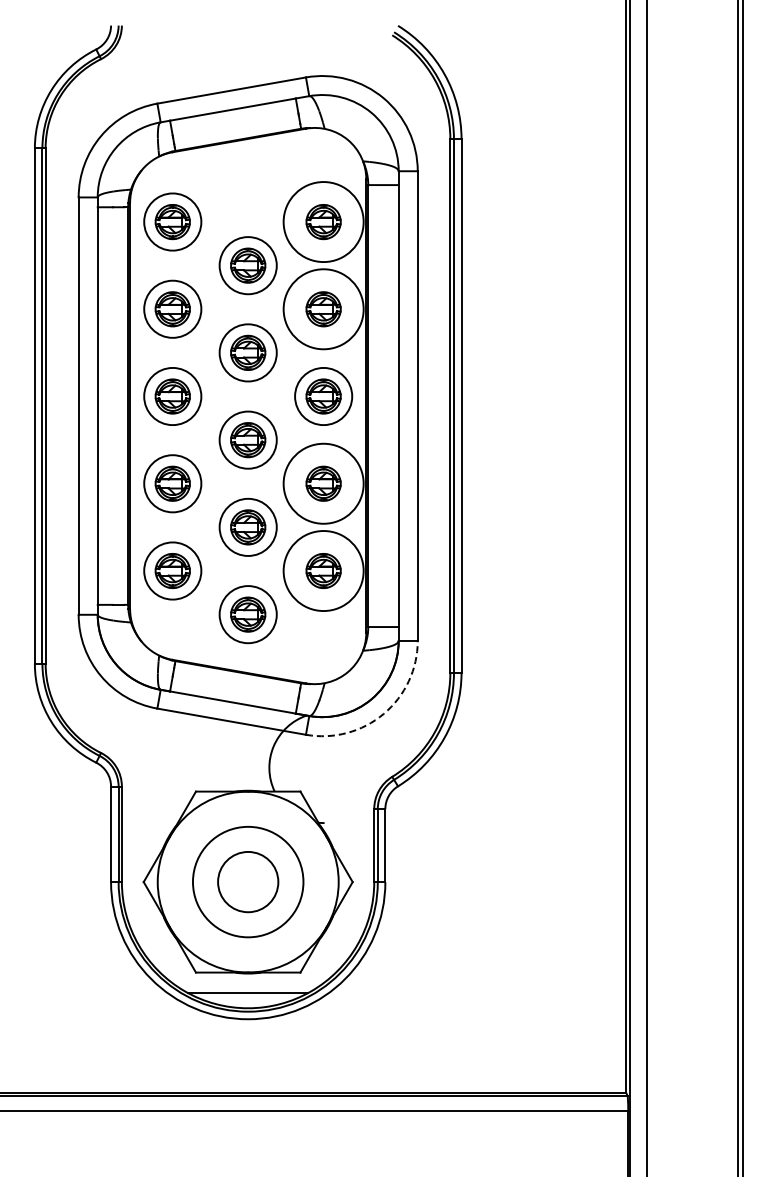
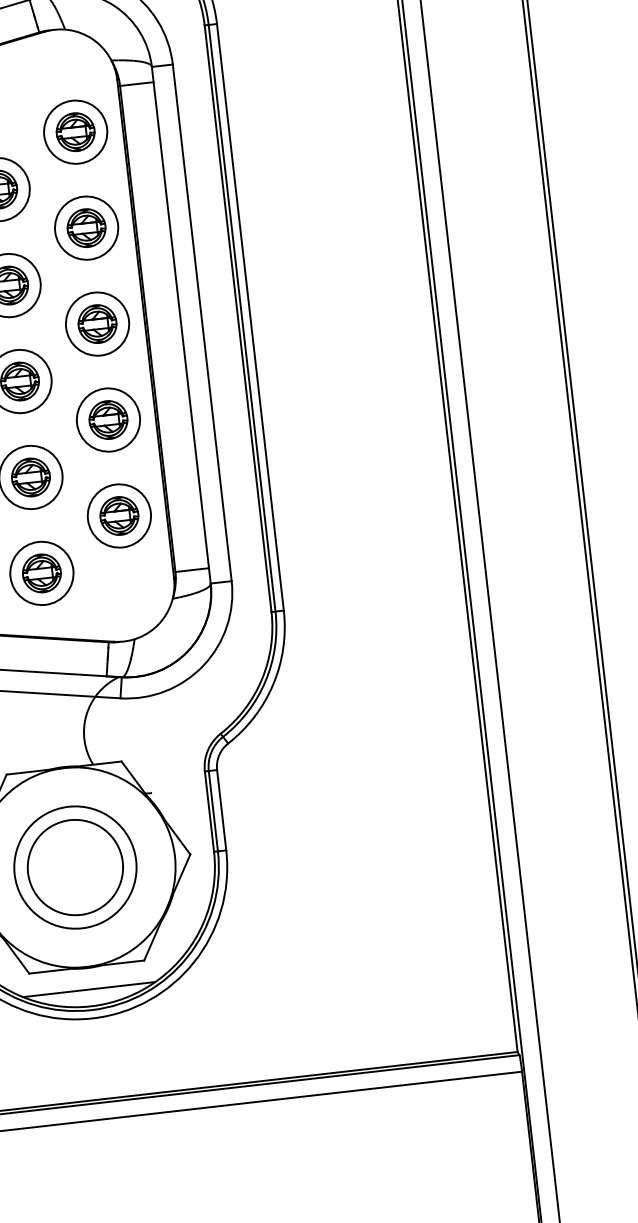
circle: (323, 221) -> (75, 131), size x0.71
circle: (323, 308) -> (86, 227), size x0.71
circle: (323, 483) -> (108, 419), size x0.71
circle: (323, 570) -> (119, 515), size x0.71
arc: (383, 713) -> (203, 665), dashed -> solid
circle: (248, 882) -> (75, 867), size x1.43

